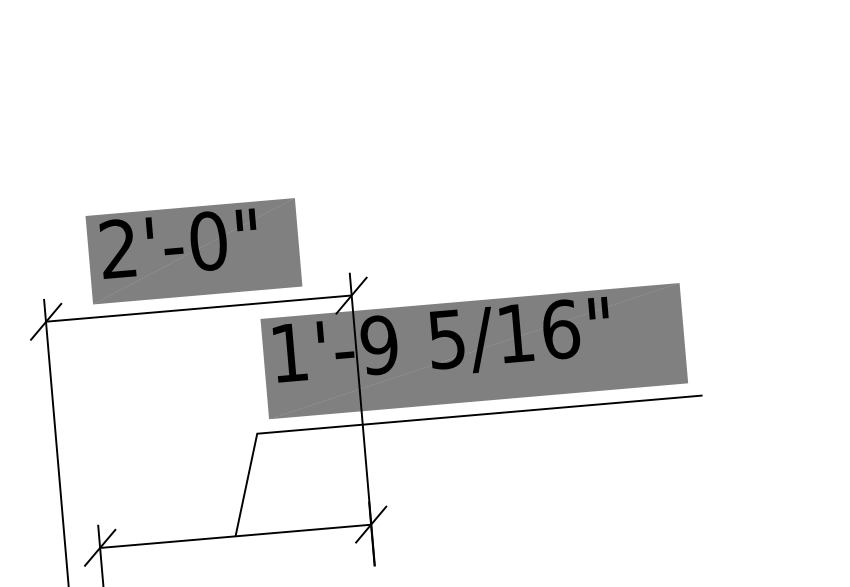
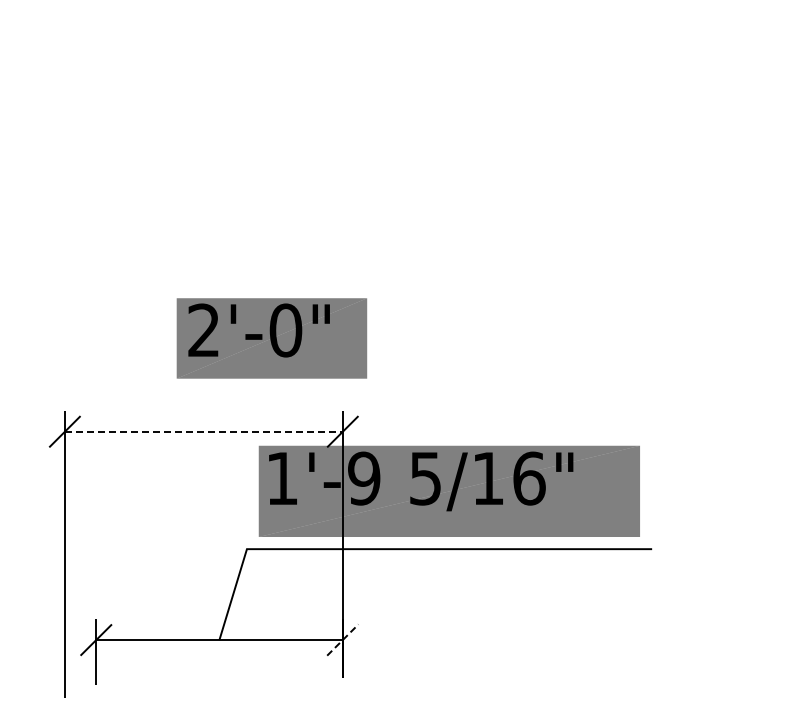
text: (193, 251) -> (271, 338), moved
line: (199, 308) -> (204, 431), solid -> dashed
line: (371, 523) -> (343, 639), solid -> dashed

